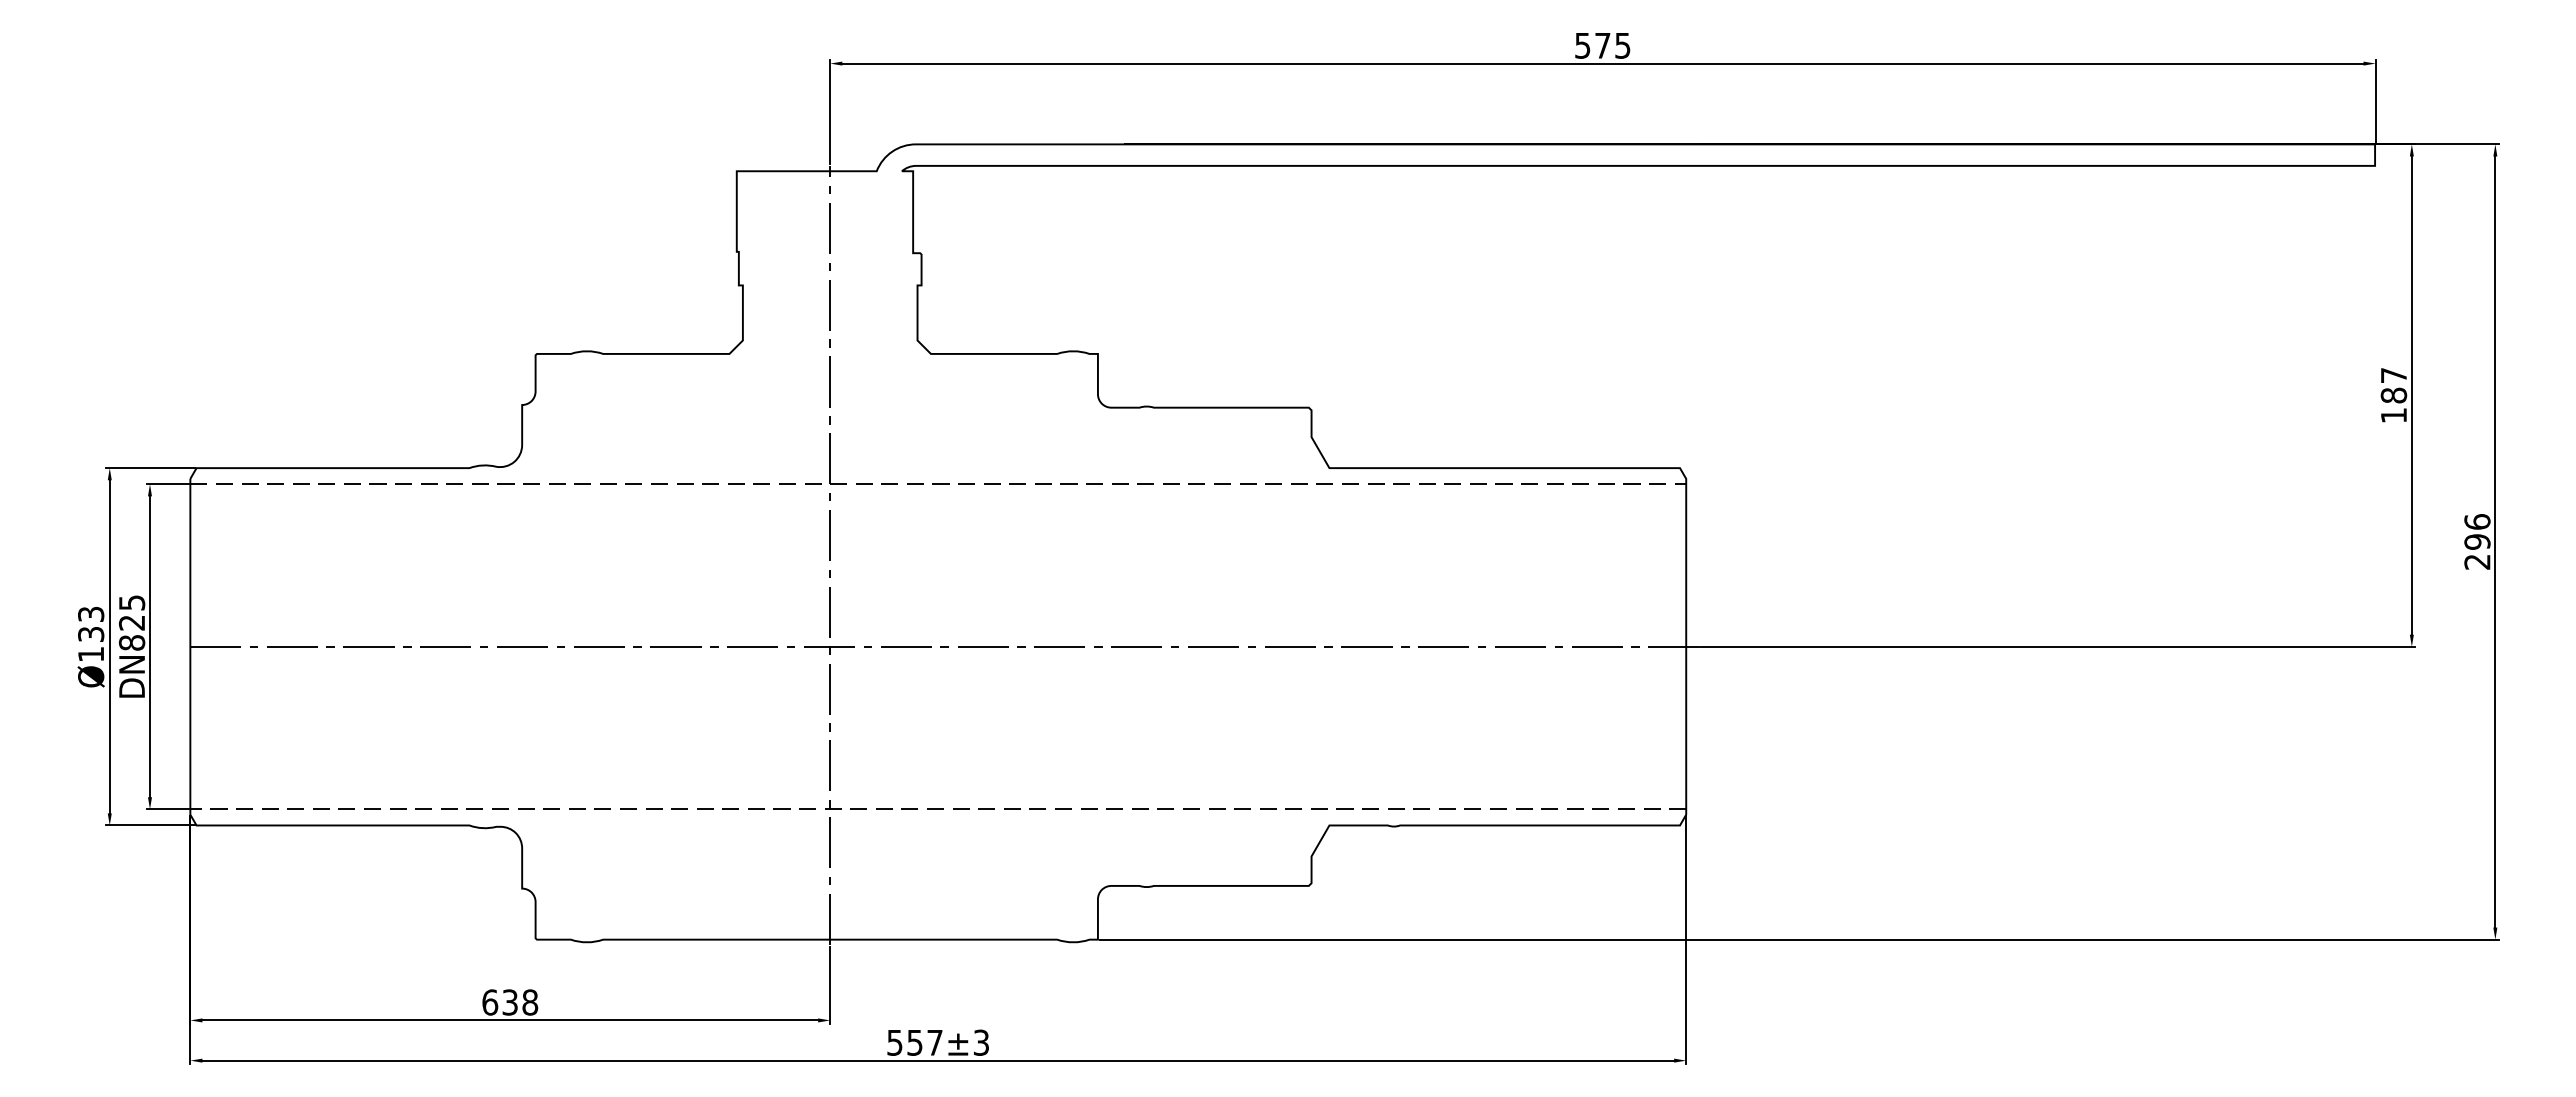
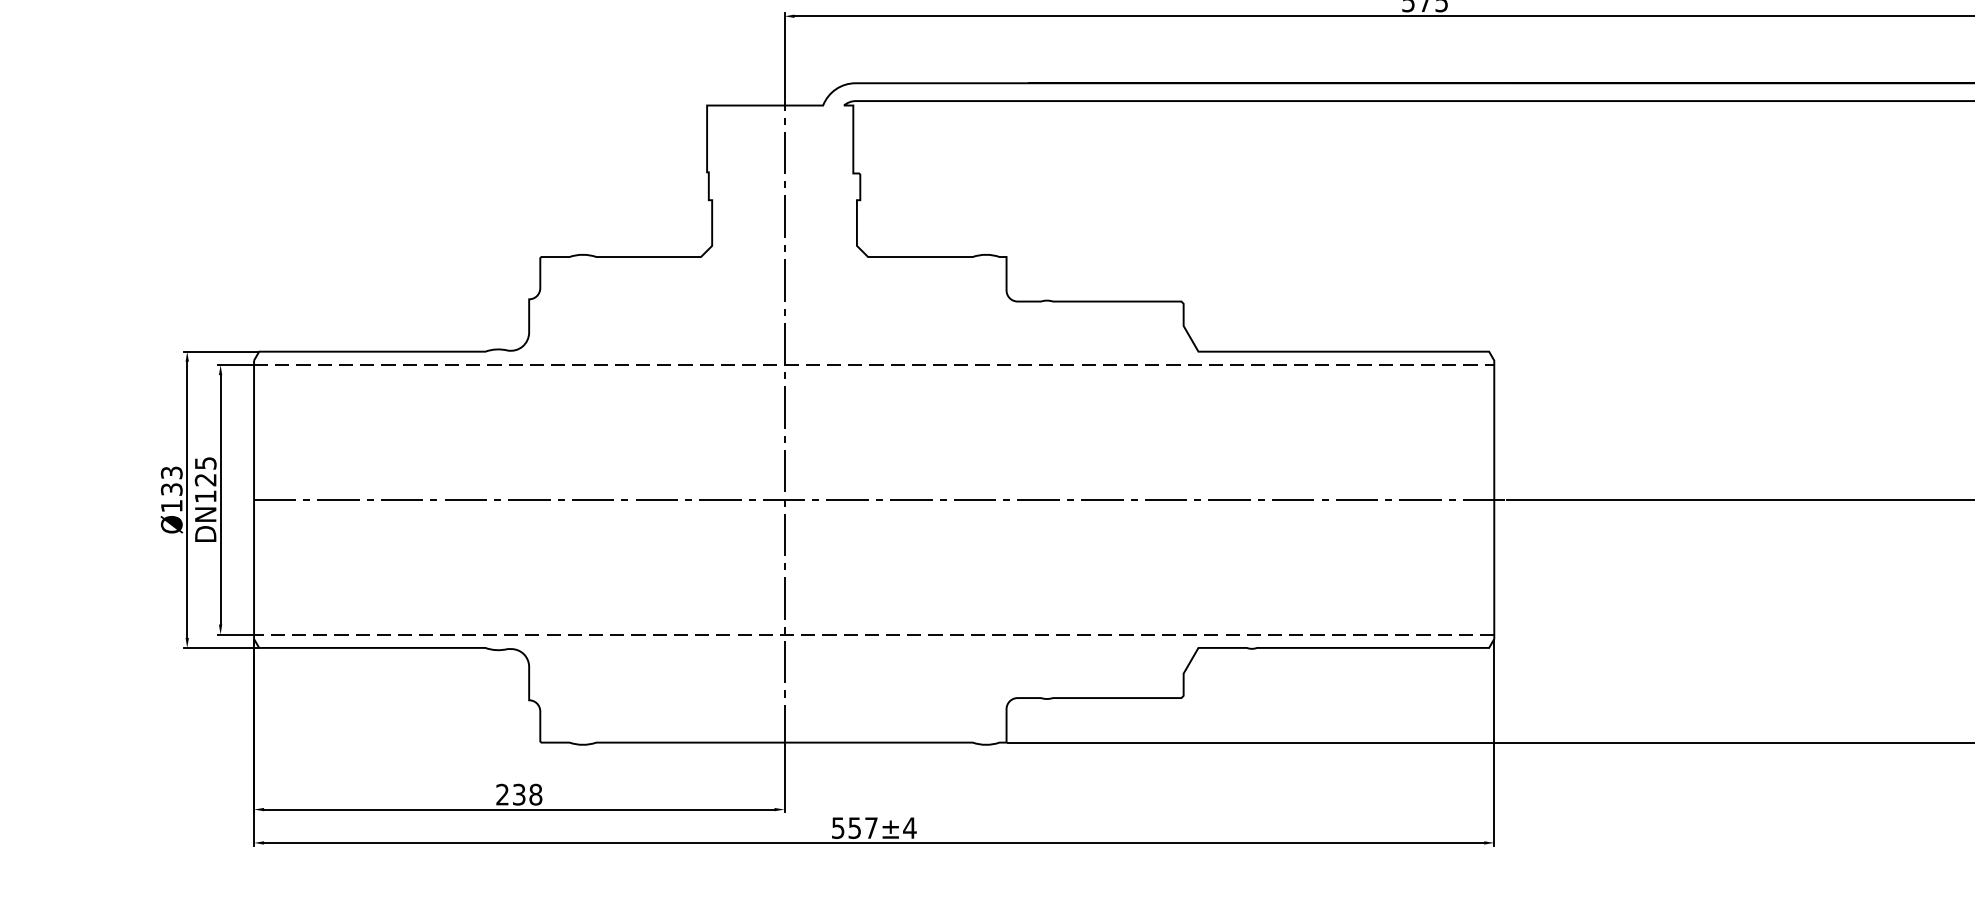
text: (131, 642) -> (205, 496), DN825 -> DN125
text: (490, 1002) -> (502, 794), 638 -> 238
text: (981, 1042) -> (909, 827), 557±3 -> 557±4

